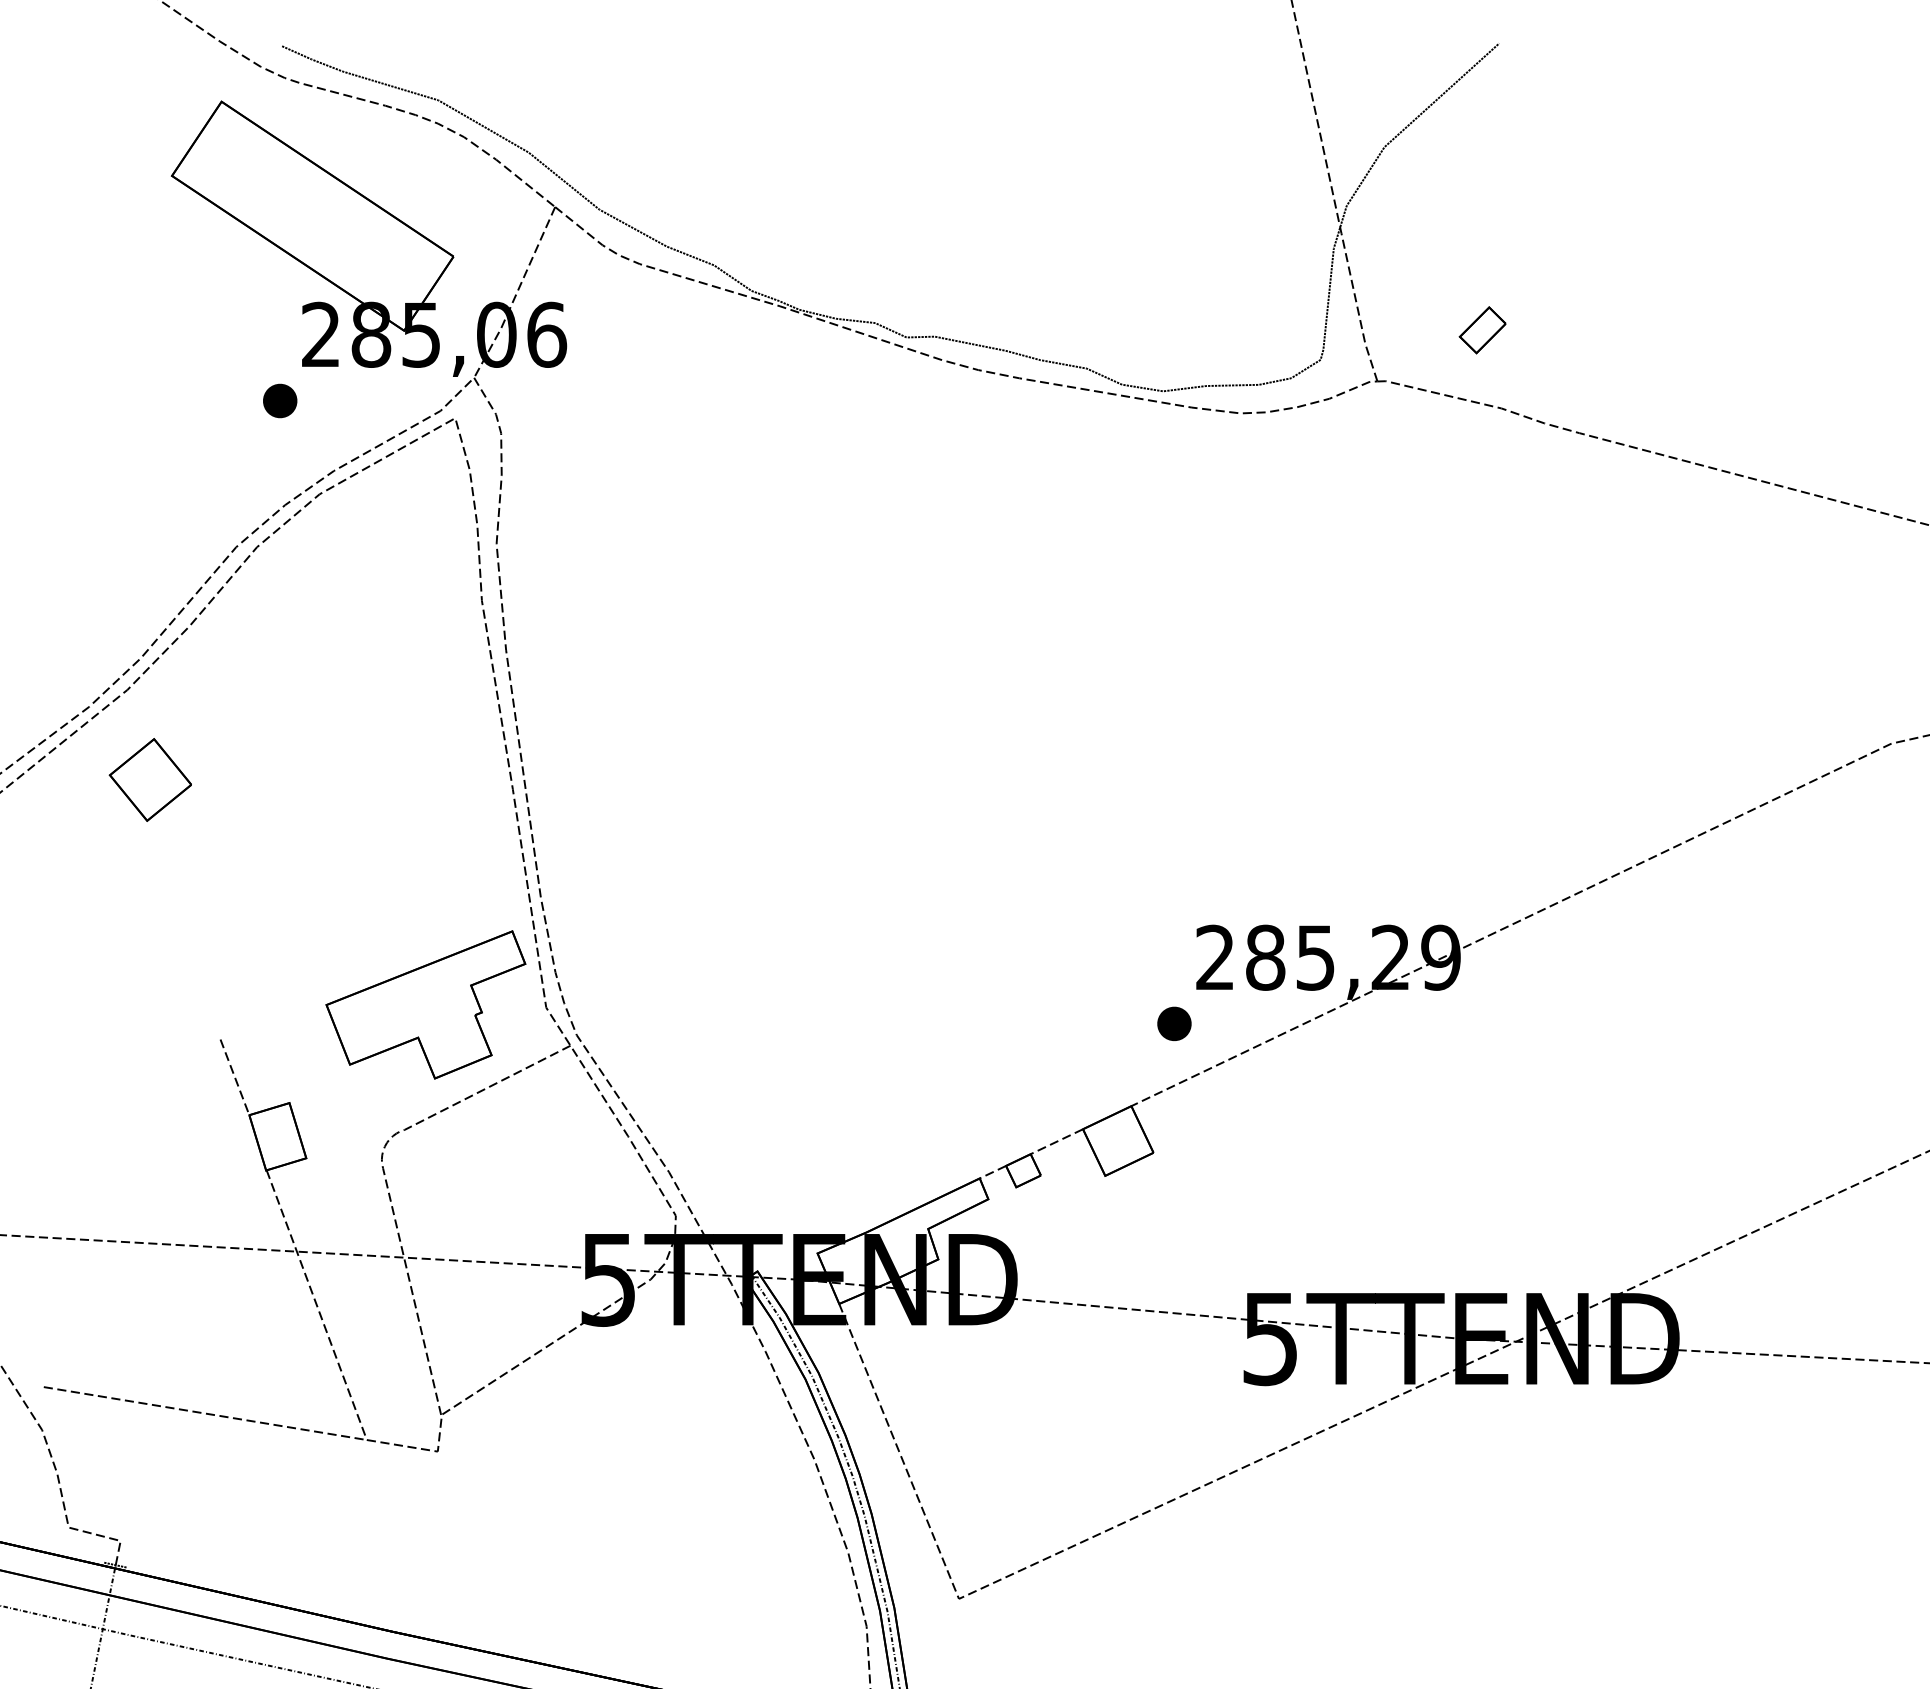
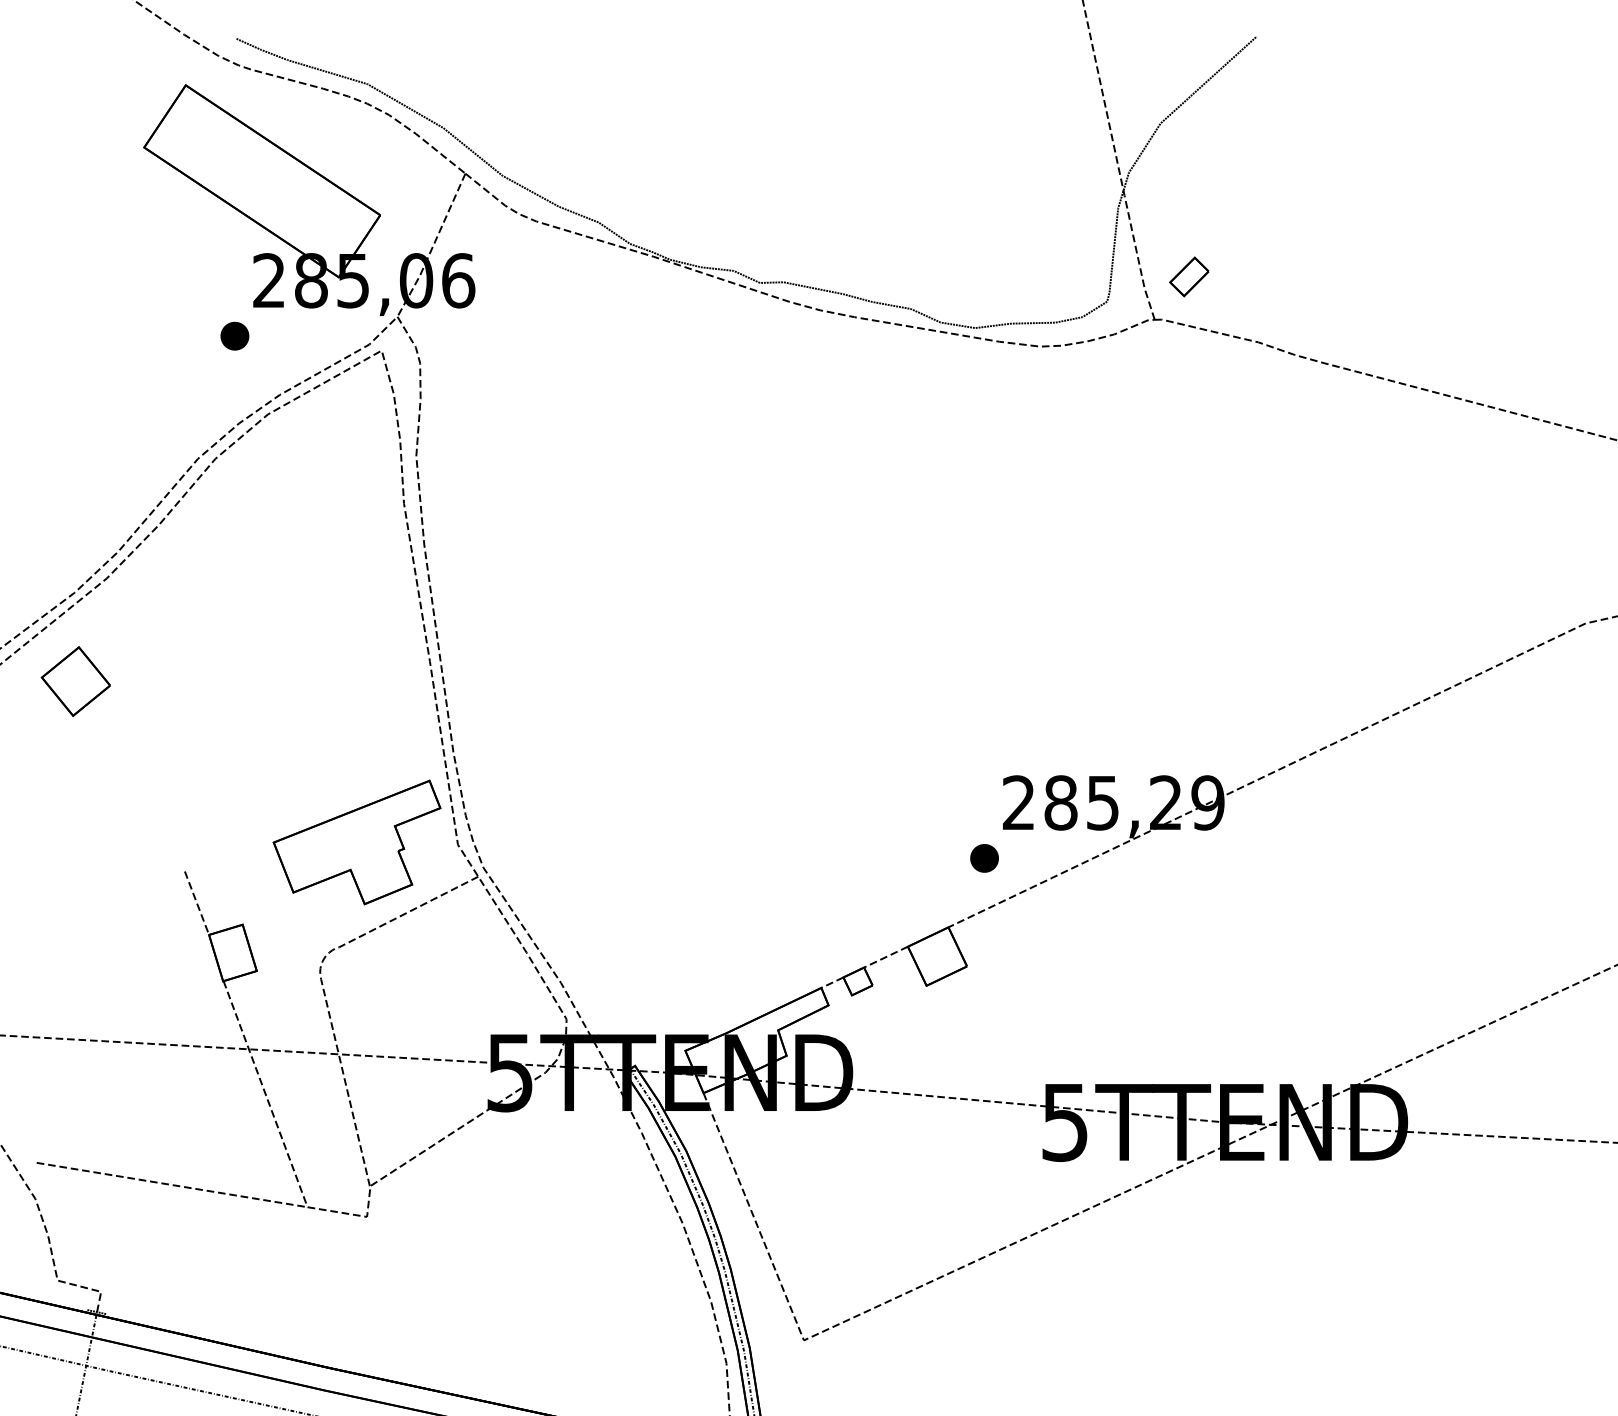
part: (1482, 330) -> (1189, 277), moved
part: (149, 779) -> (75, 681), moved

